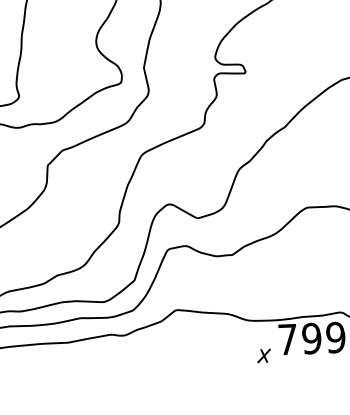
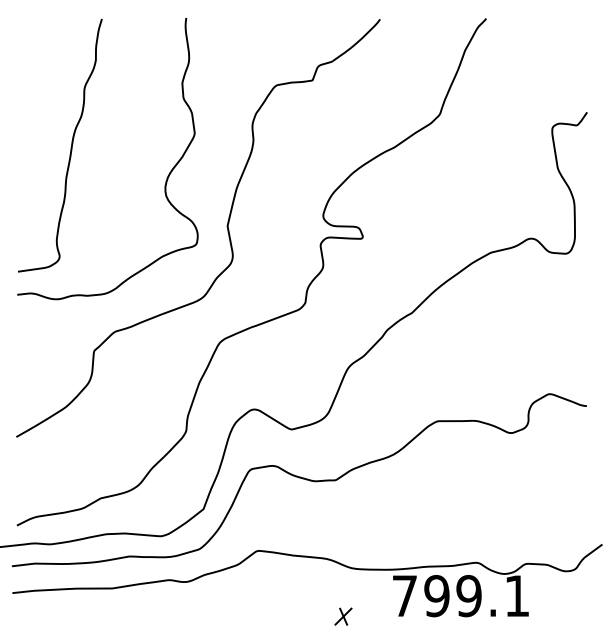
part: (264, 355) -> (343, 616), moved

